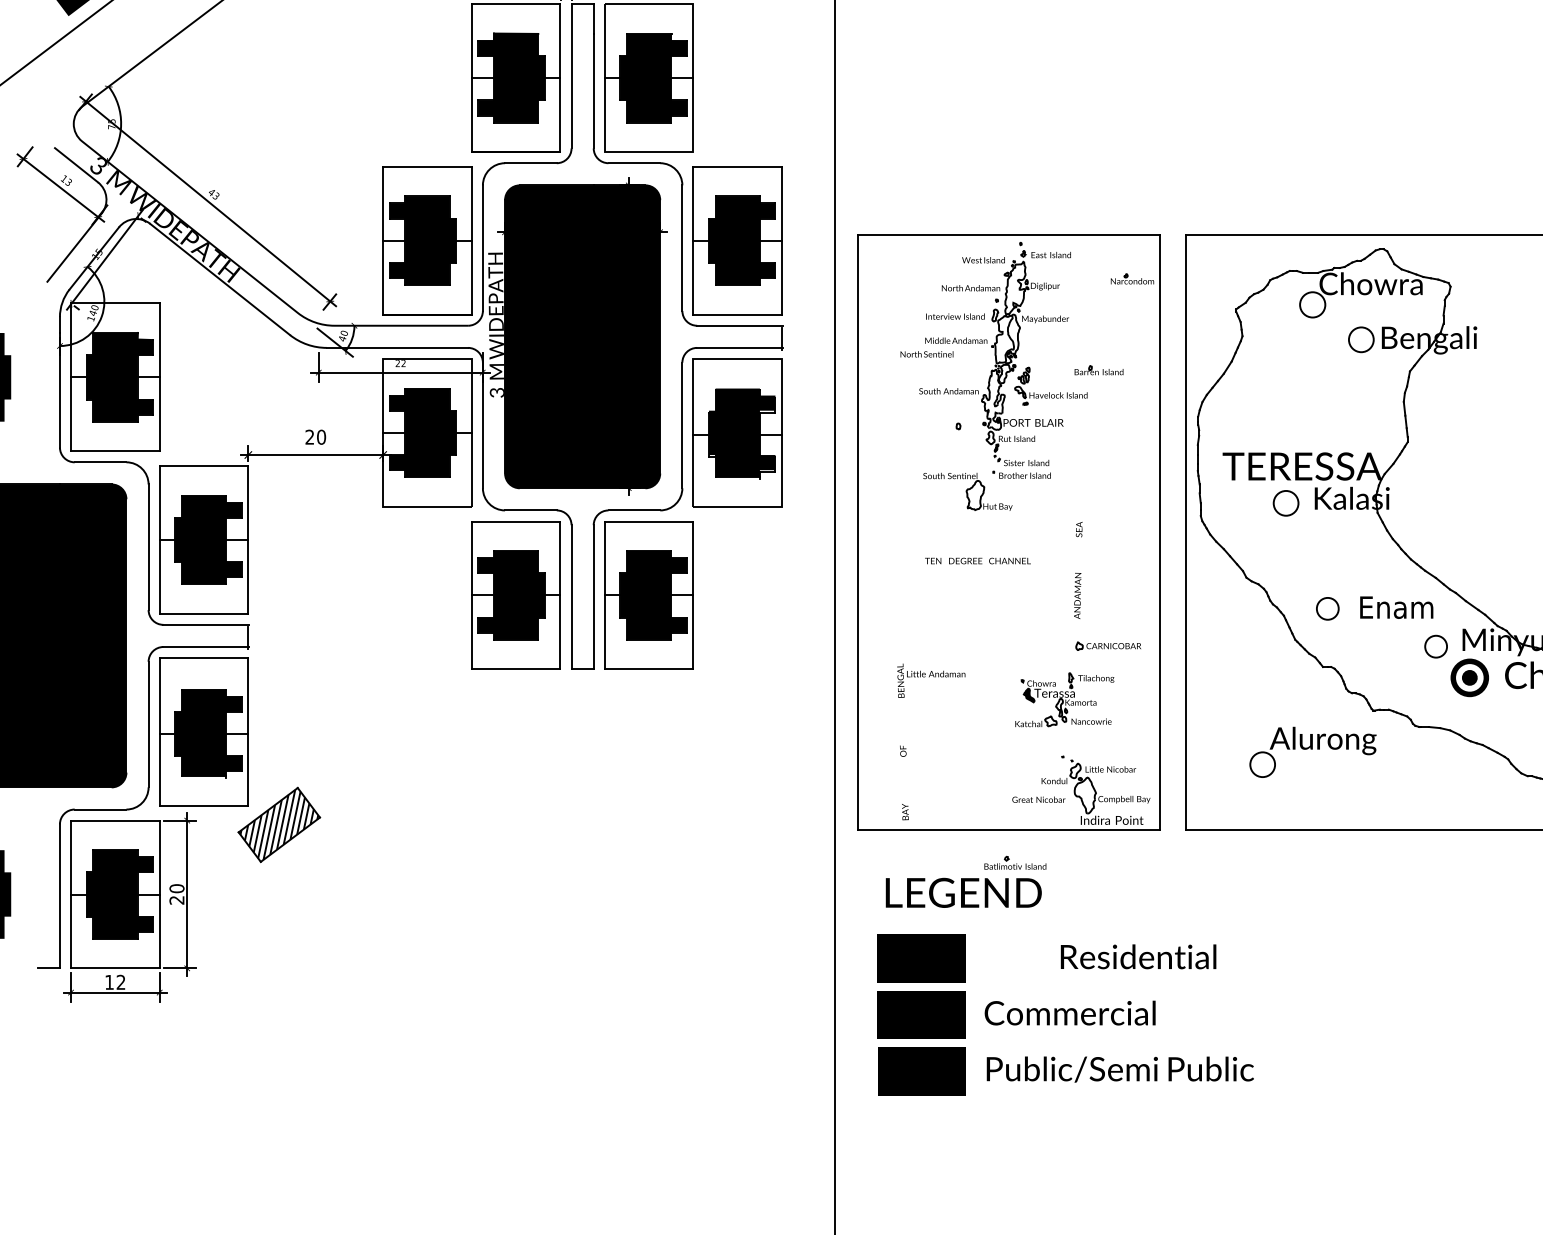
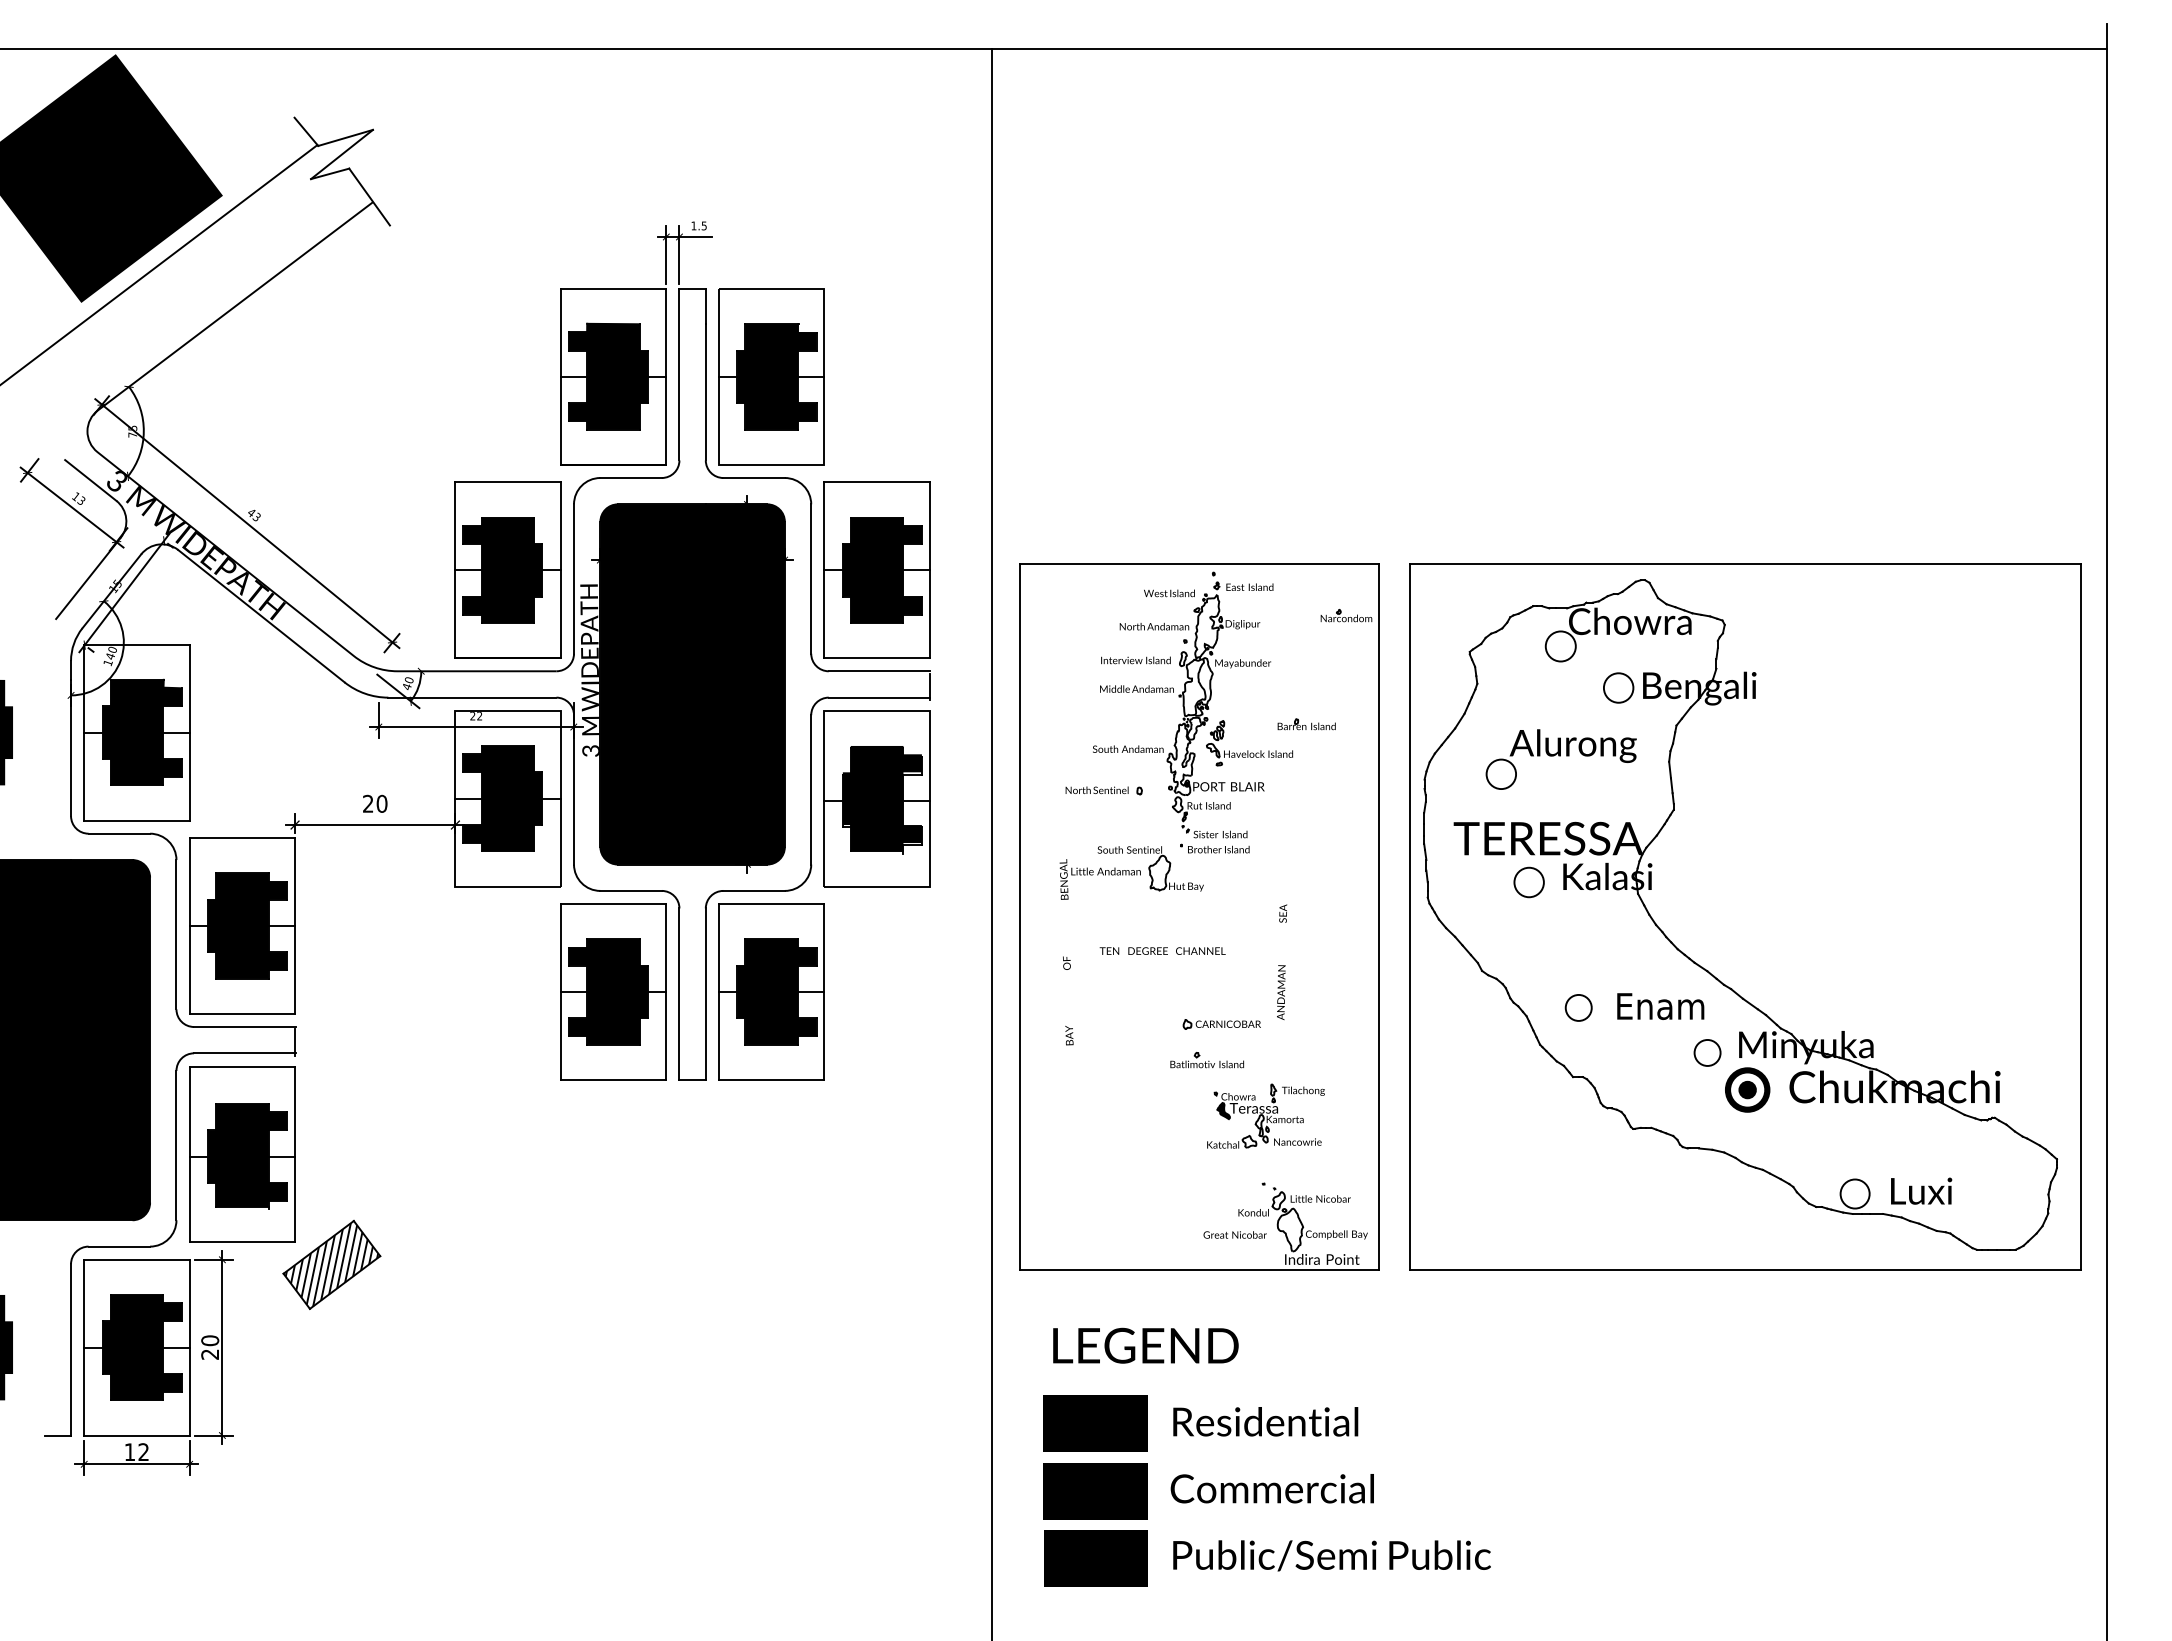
text: (926, 353) -> (1096, 789), moved
part: (1108, 646) -> (1221, 1024), moved
text: (930, 742) -> (1099, 952), moved
part: (1312, 752) -> (1560, 759), moved
part: (1014, 863) -> (1206, 1060), moved
text: (1138, 956) -> (1265, 1421), moved

